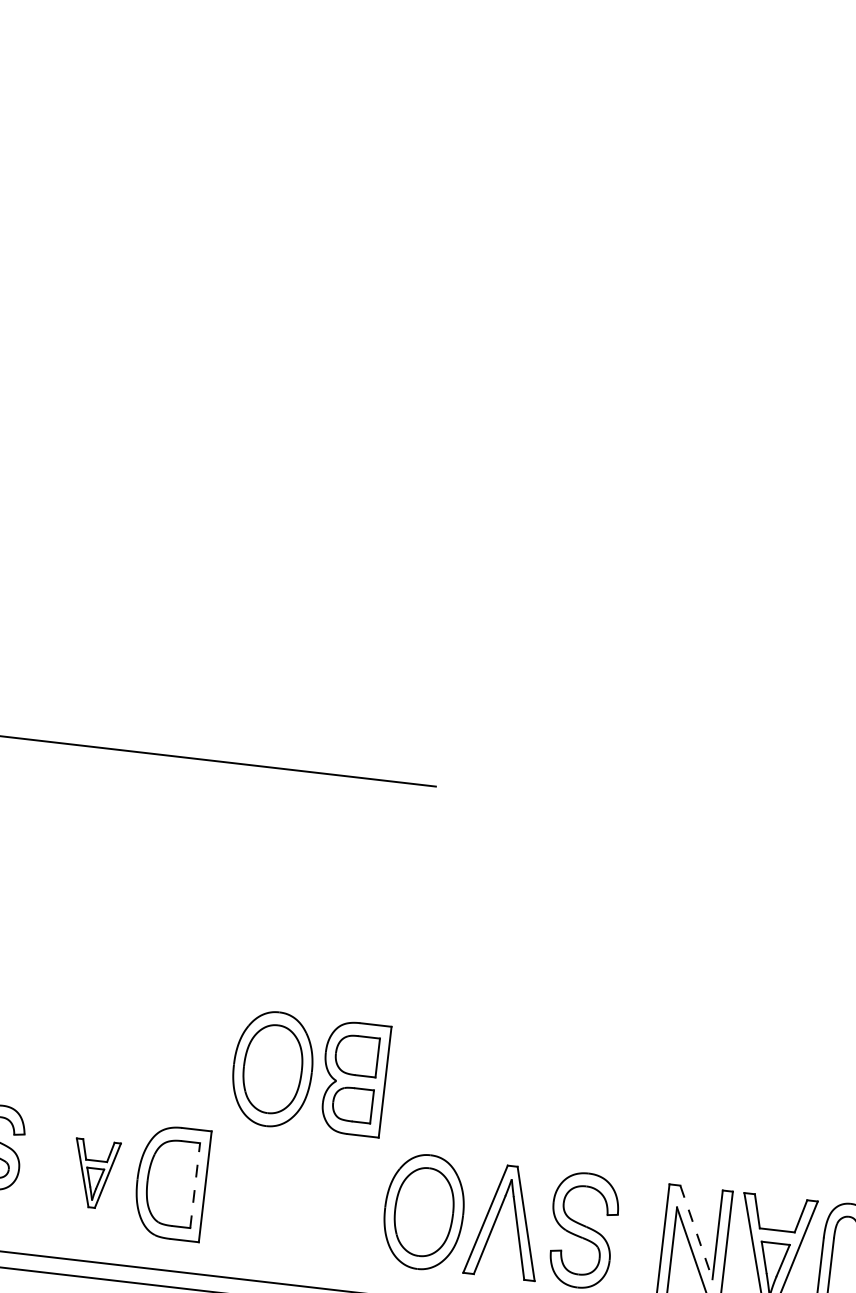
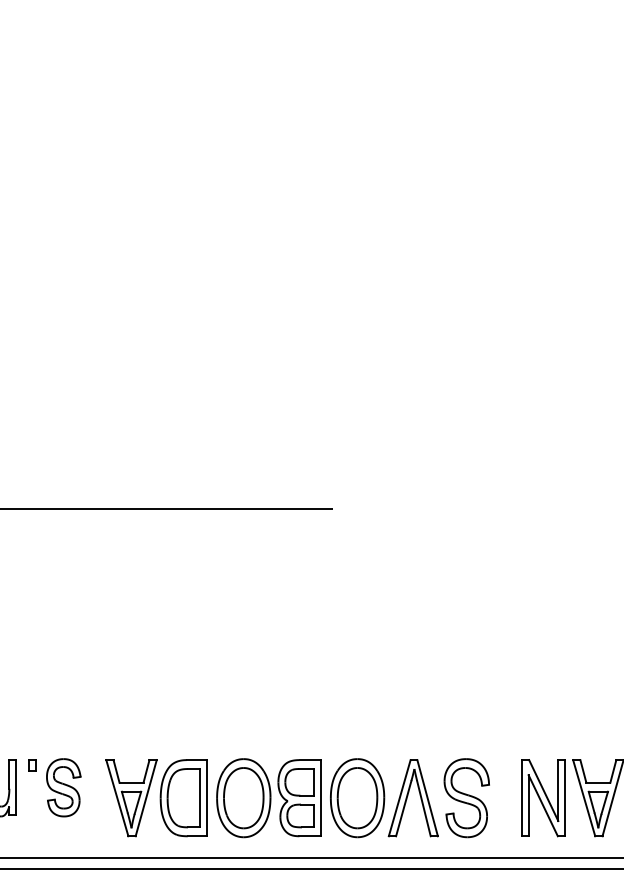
part: (308, 1073) -> (268, 798), moved
part: (95, 1174) -> (131, 798), size x1.67
line: (195, 1184) -> (200, 797), dashed -> solid
line: (696, 1232) -> (543, 790), dashed -> solid

